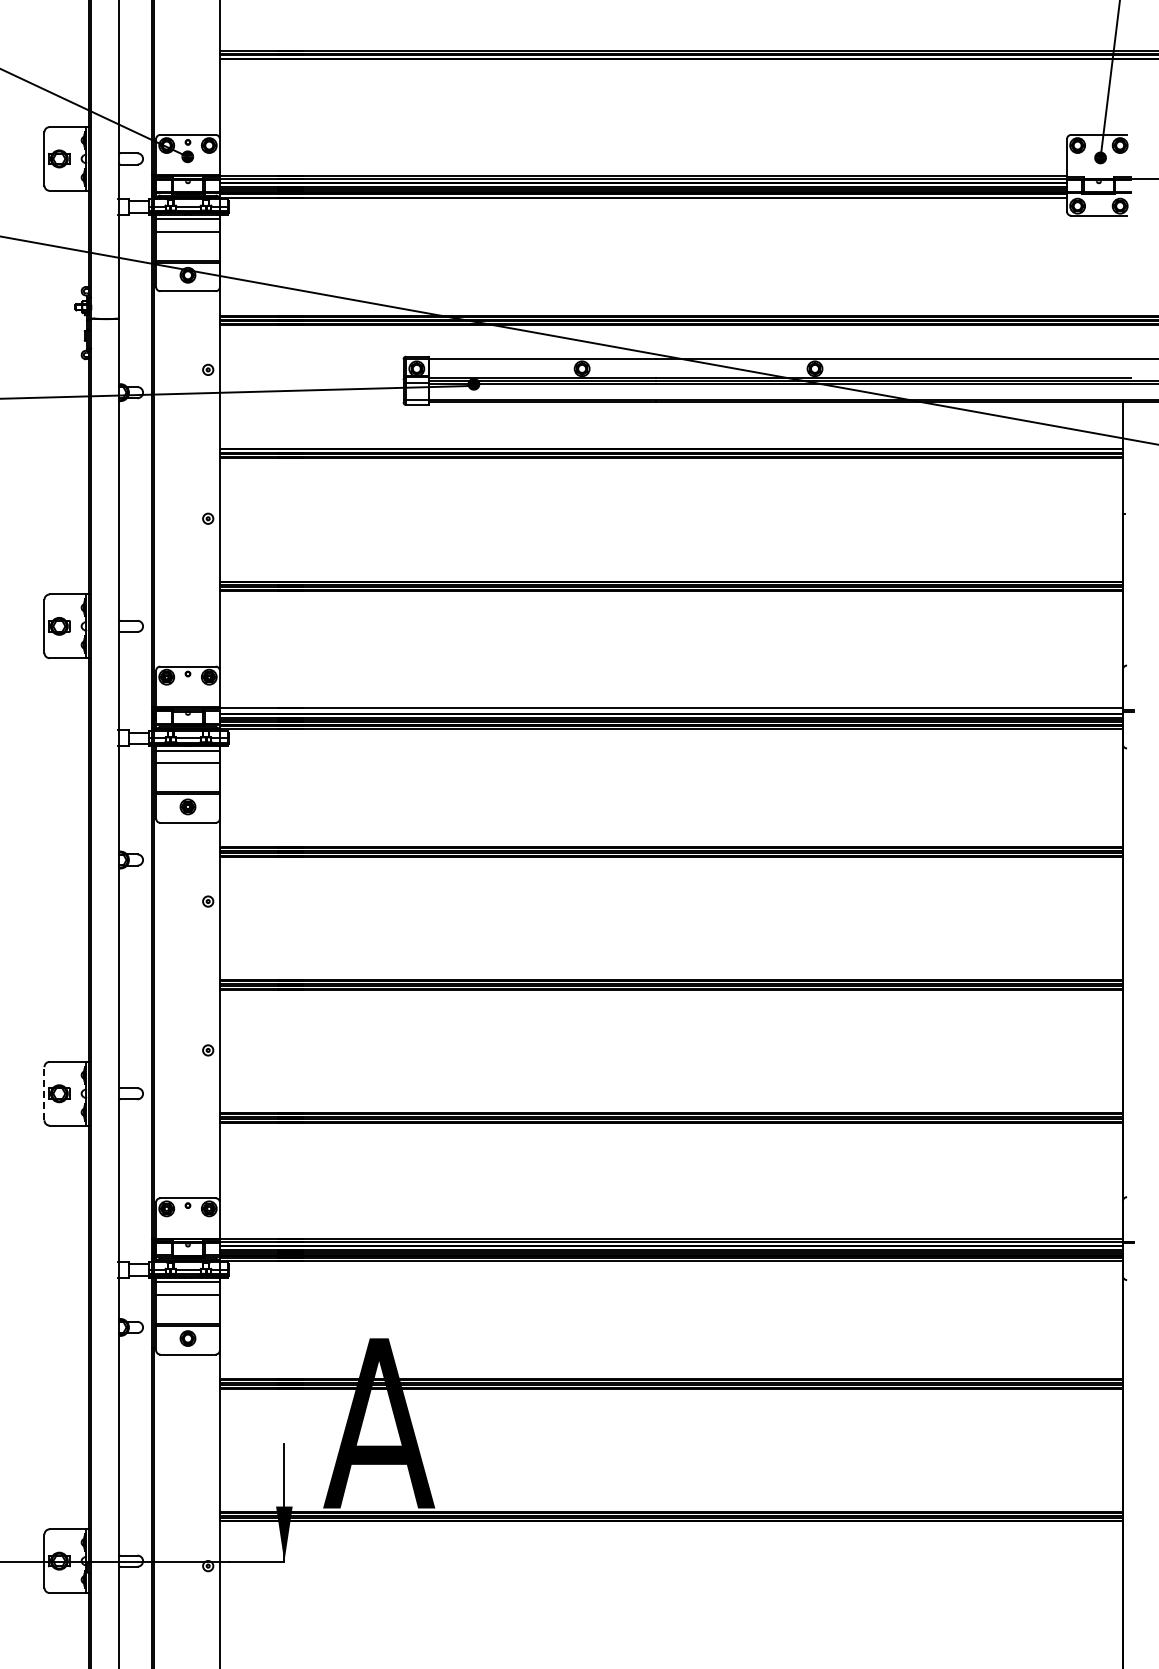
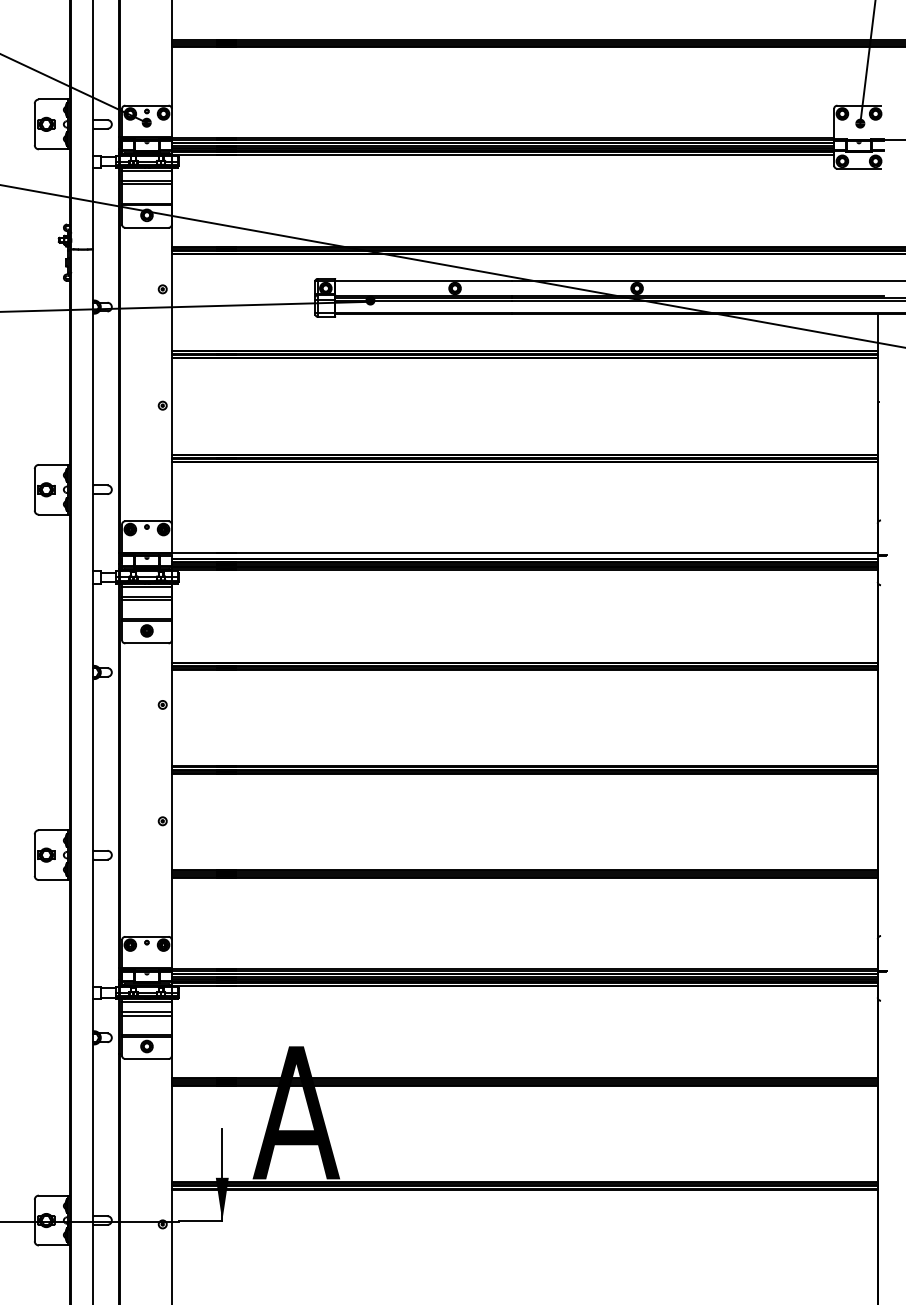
line: (187, 235) -> (146, 184), added
line: (187, 767) -> (146, 600), added
line: (44, 1093) -> (34, 854), dashed -> solid
line: (187, 1298) -> (146, 1015), added

